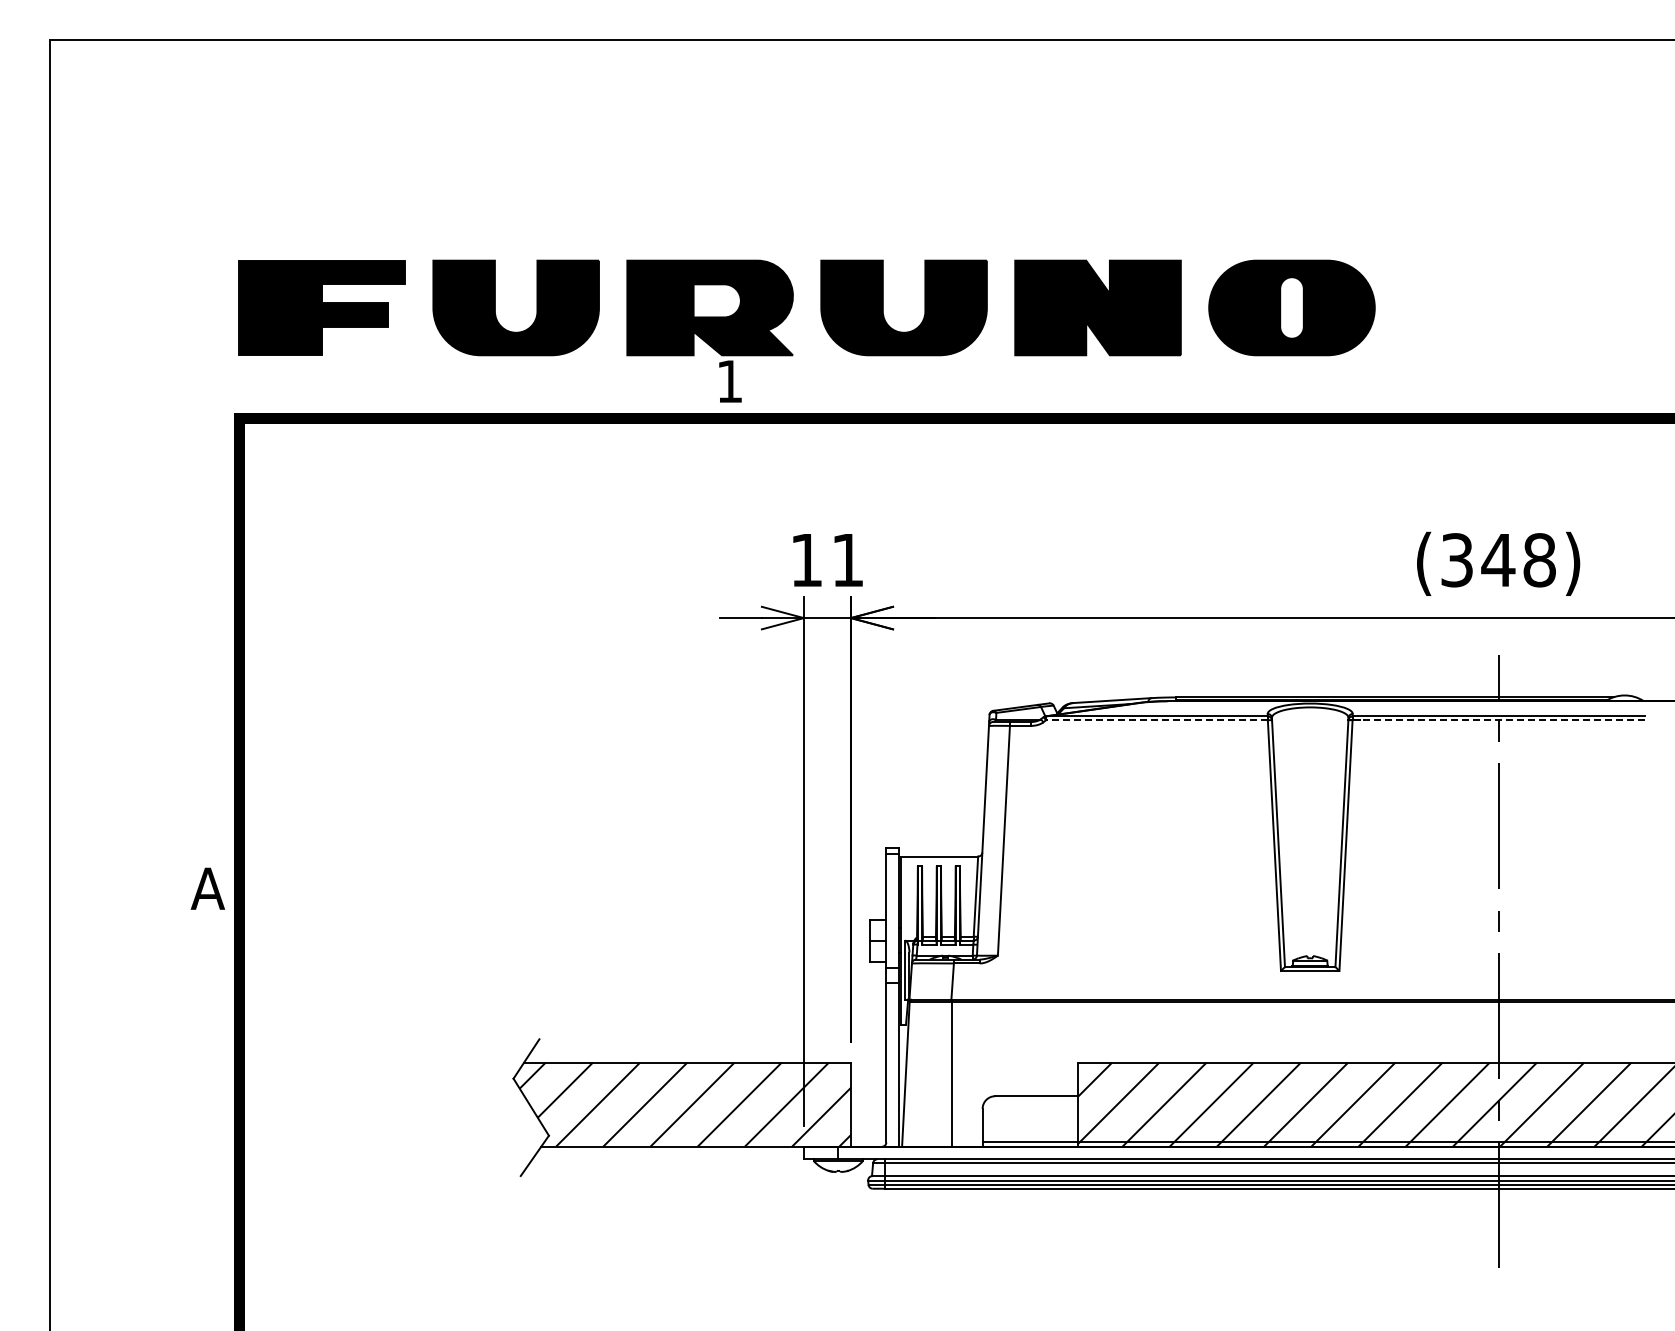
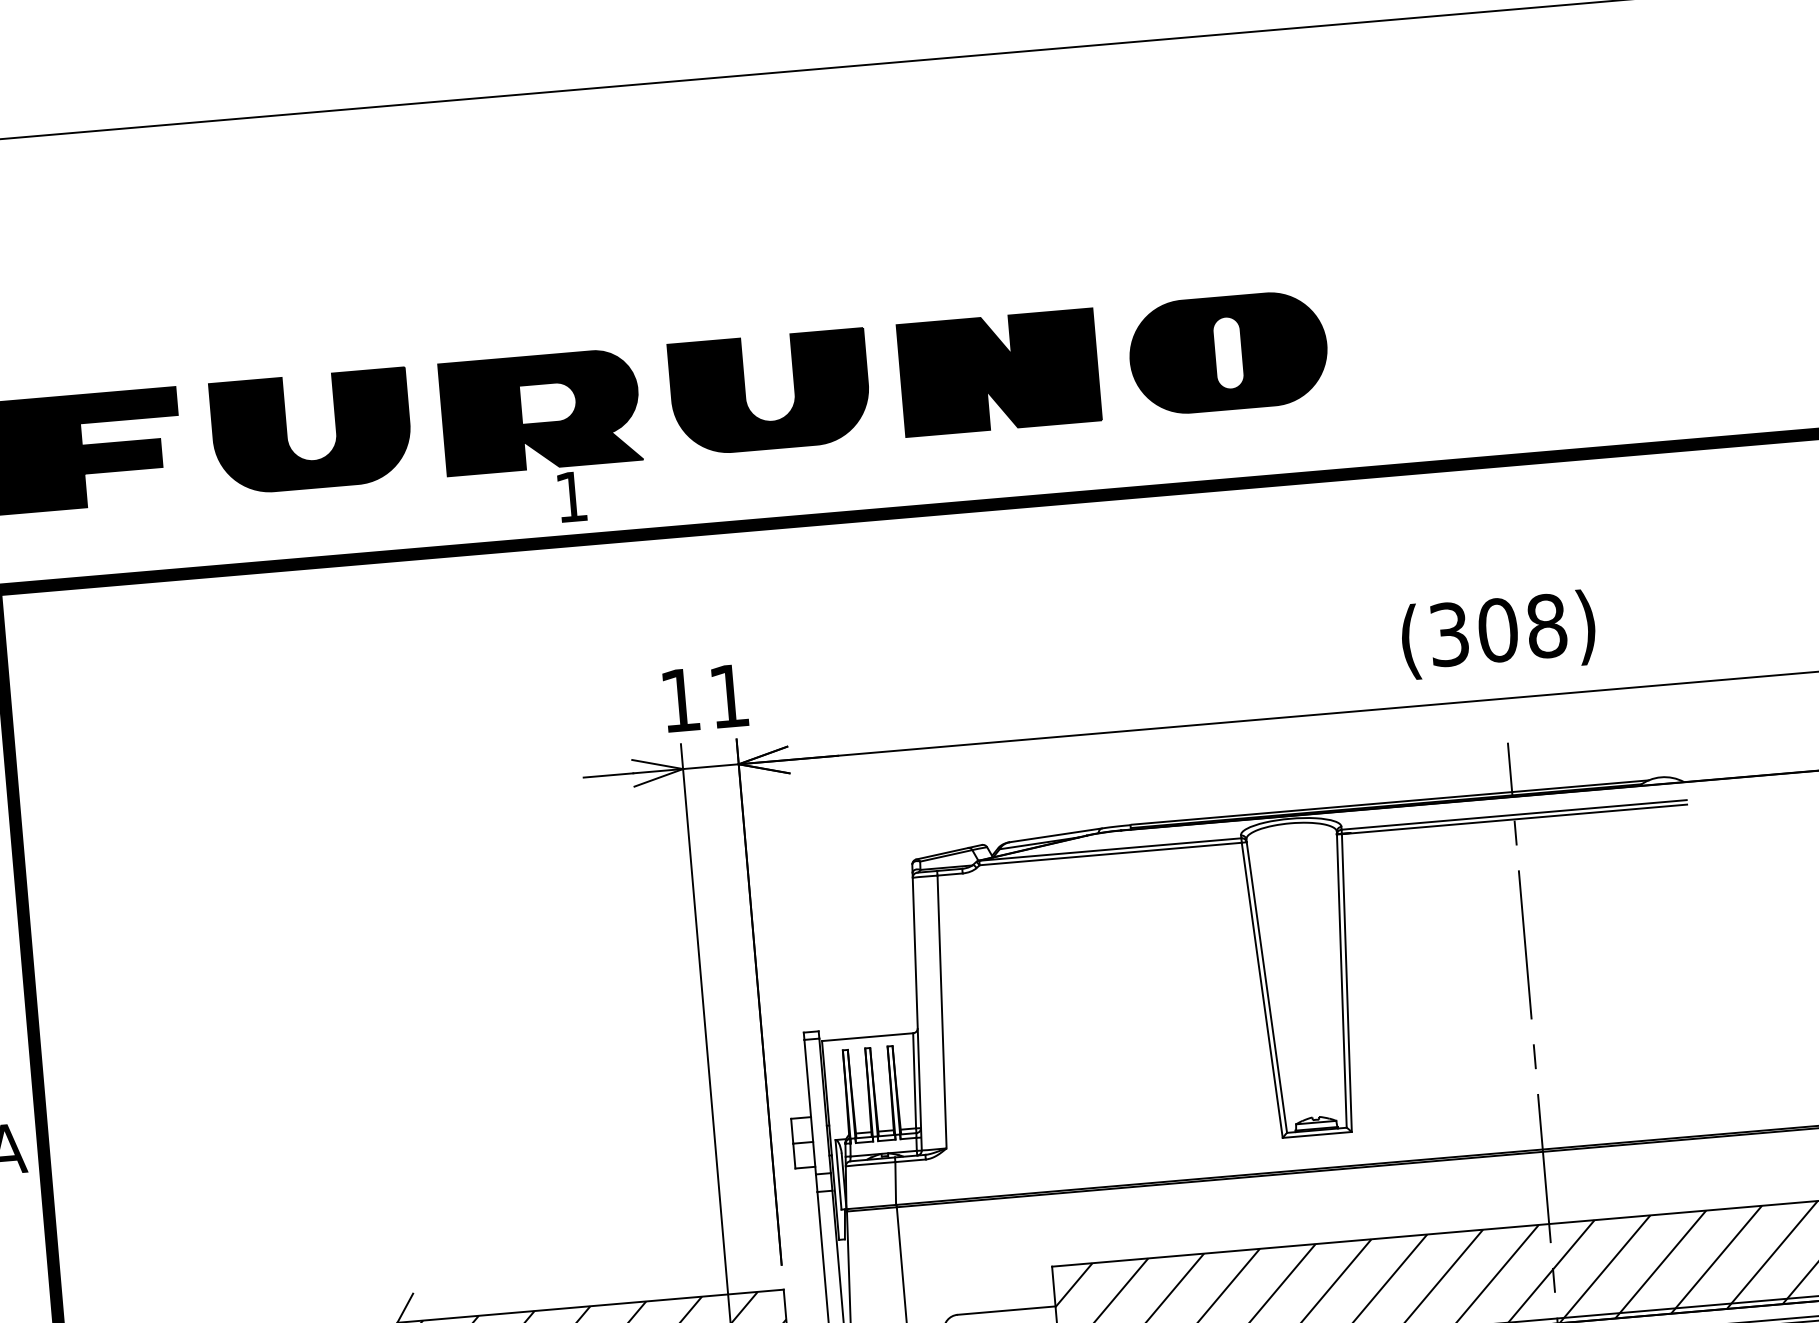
text: (1498, 560) -> (1498, 630), (348) -> (308)
line: (1157, 720) -> (1111, 854), dashed -> solid
line: (1498, 720) -> (1514, 819), dashed -> solid

